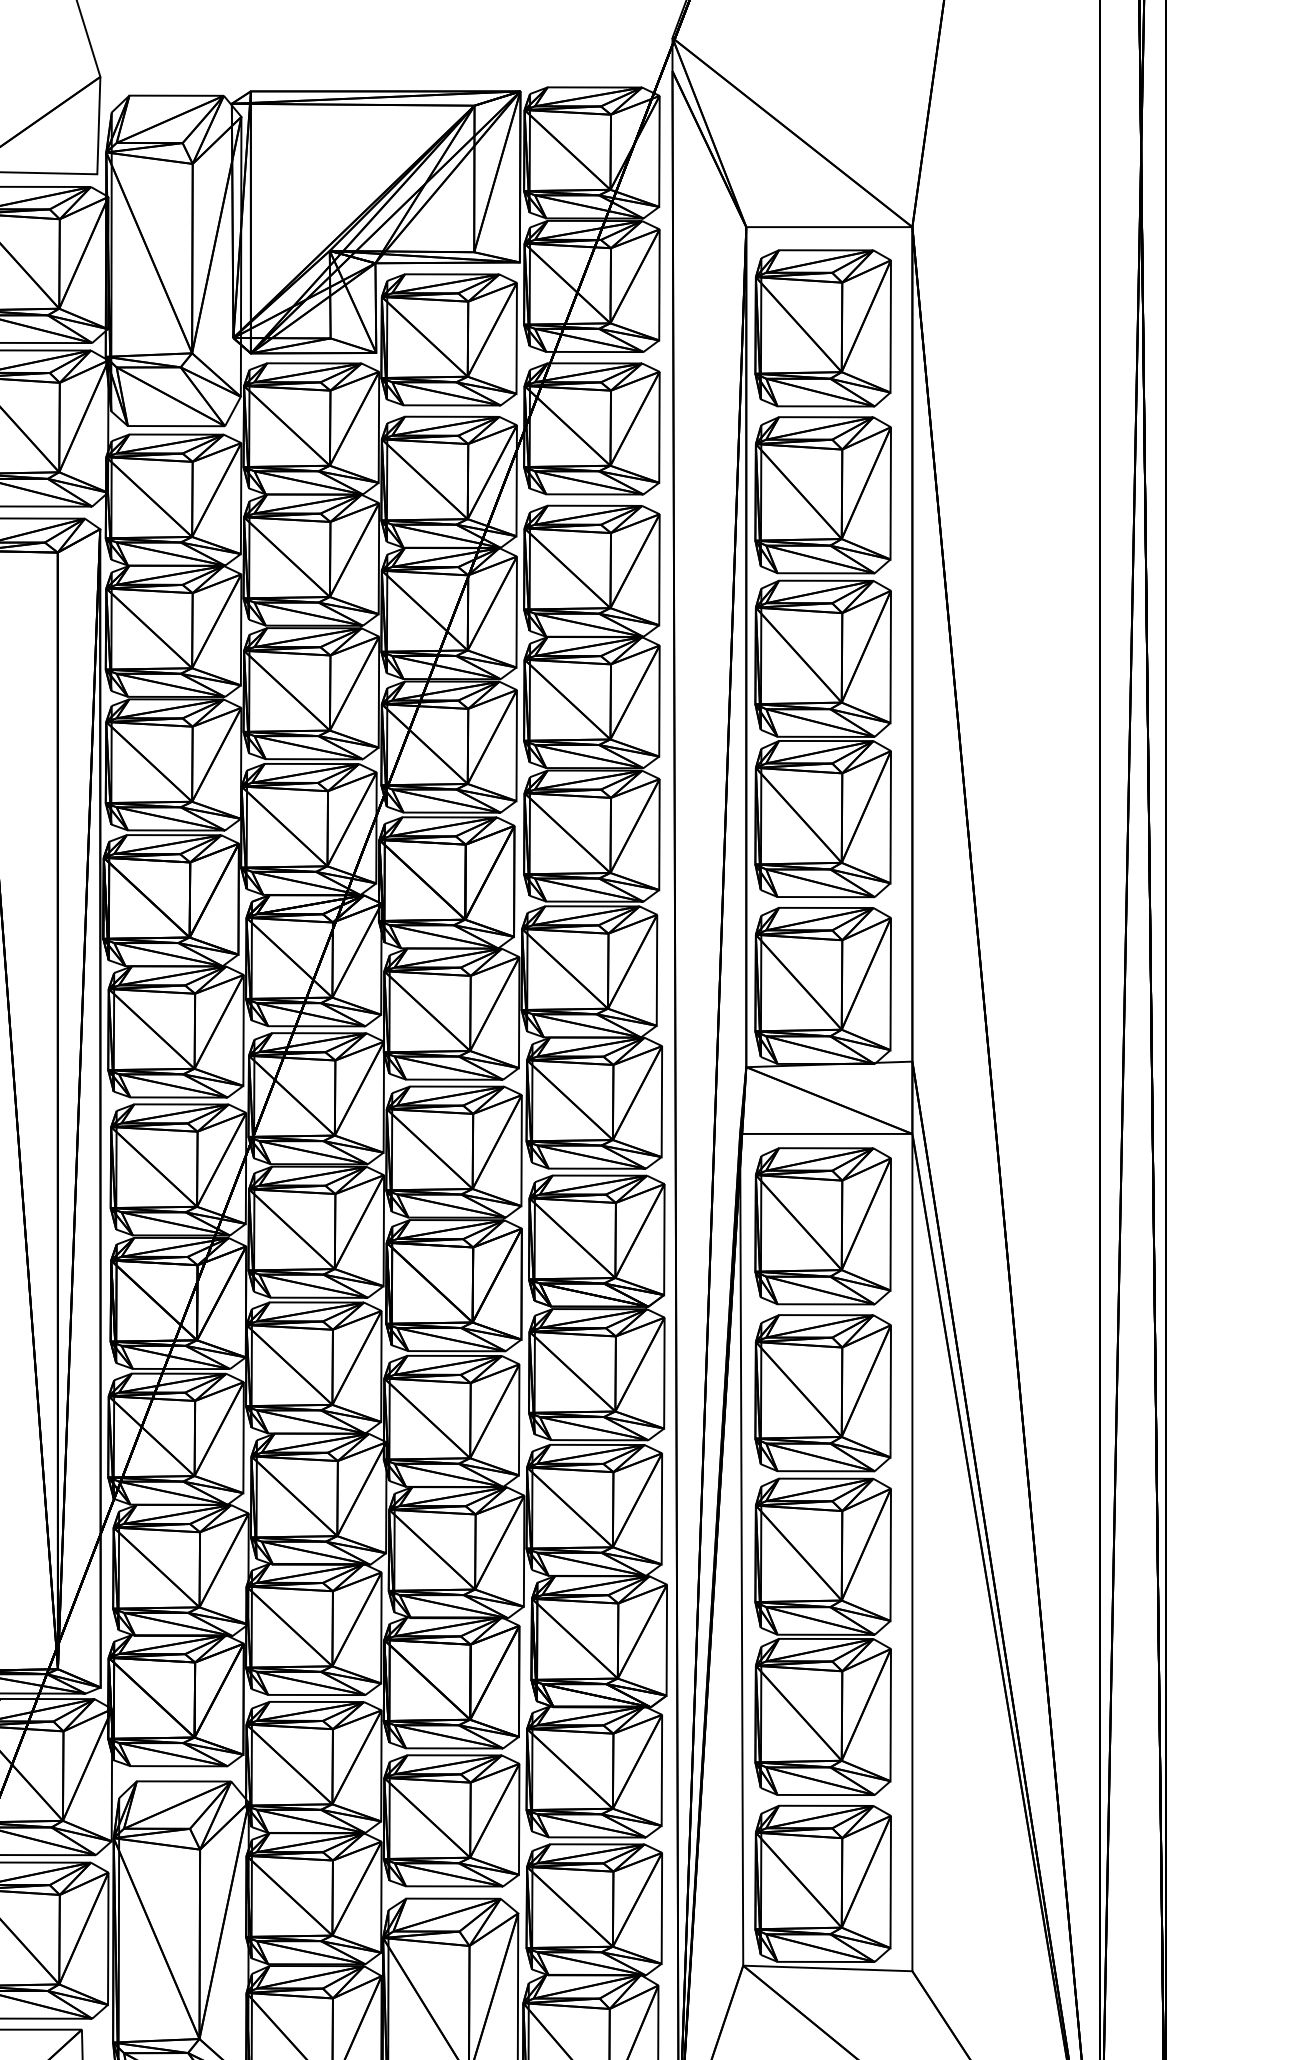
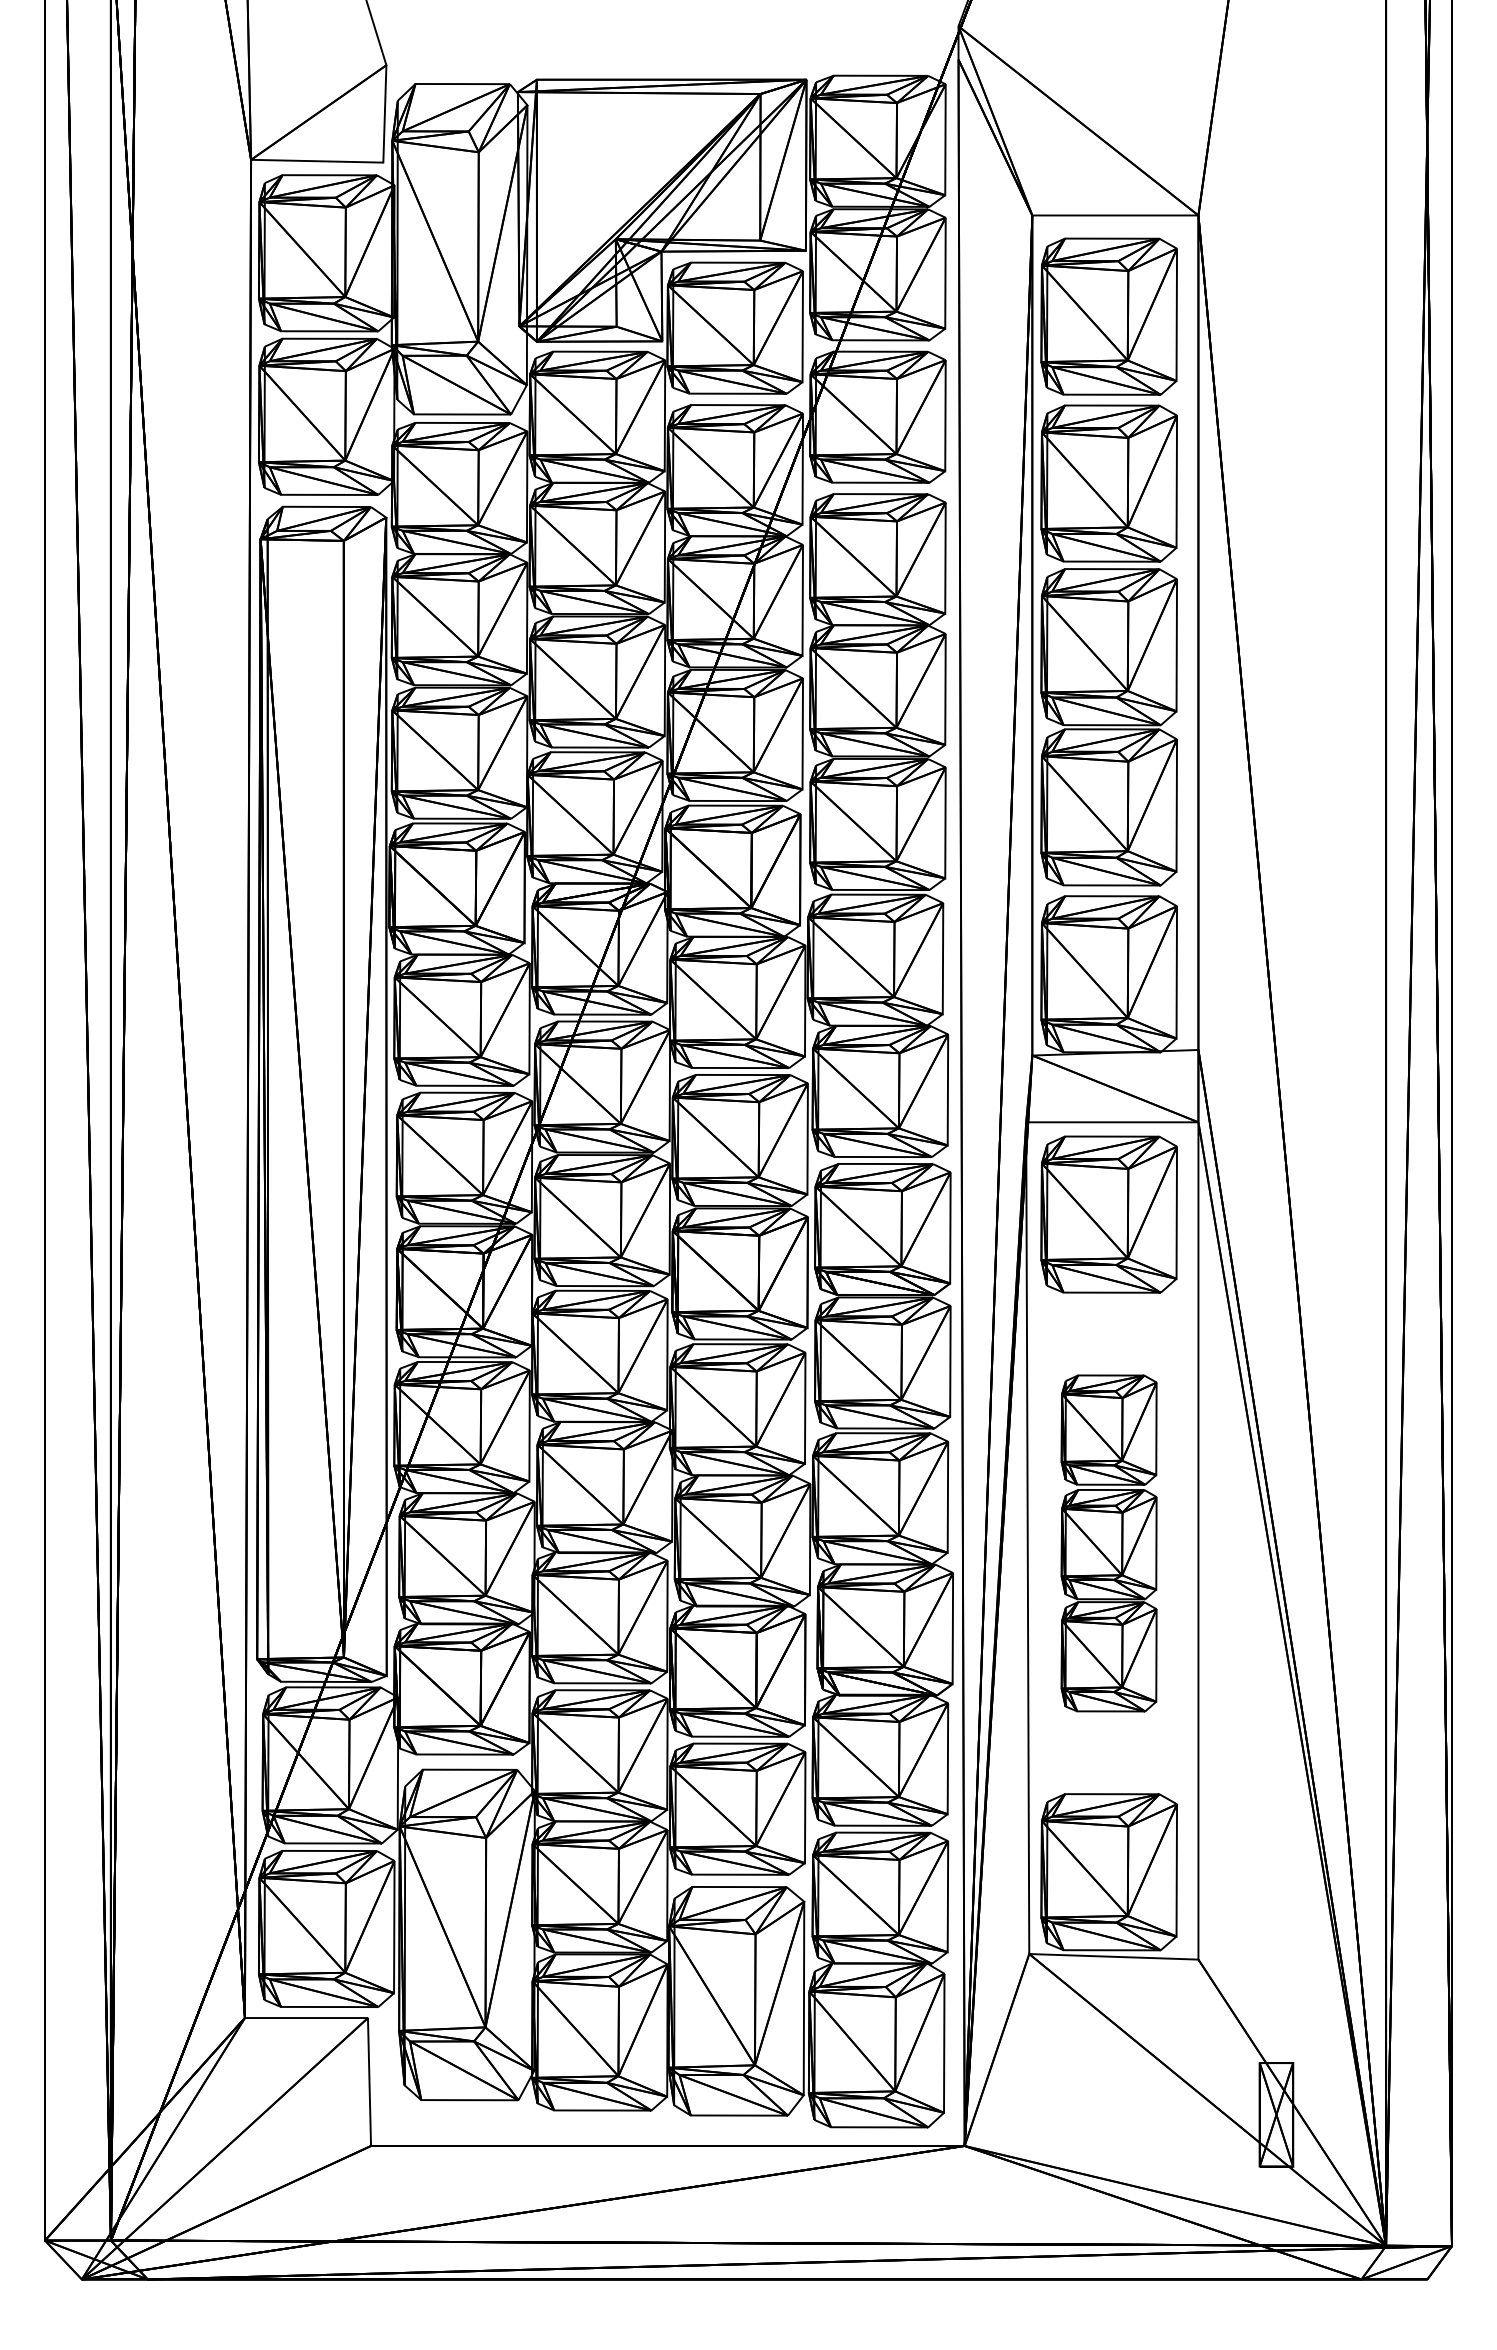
part: (822, 1555) -> (1108, 1543), size x0.7

